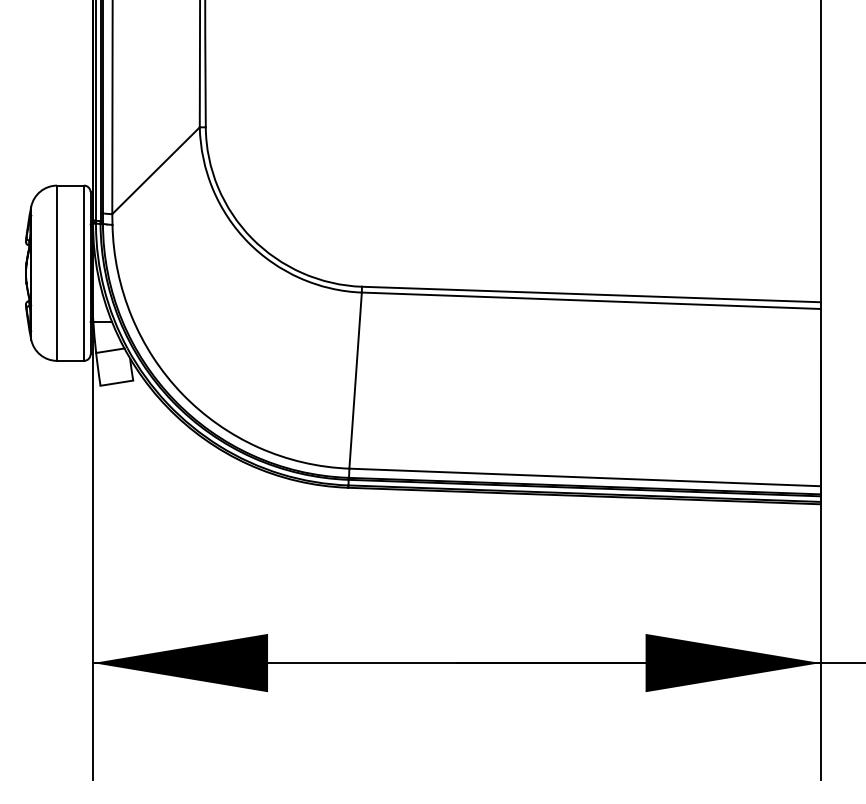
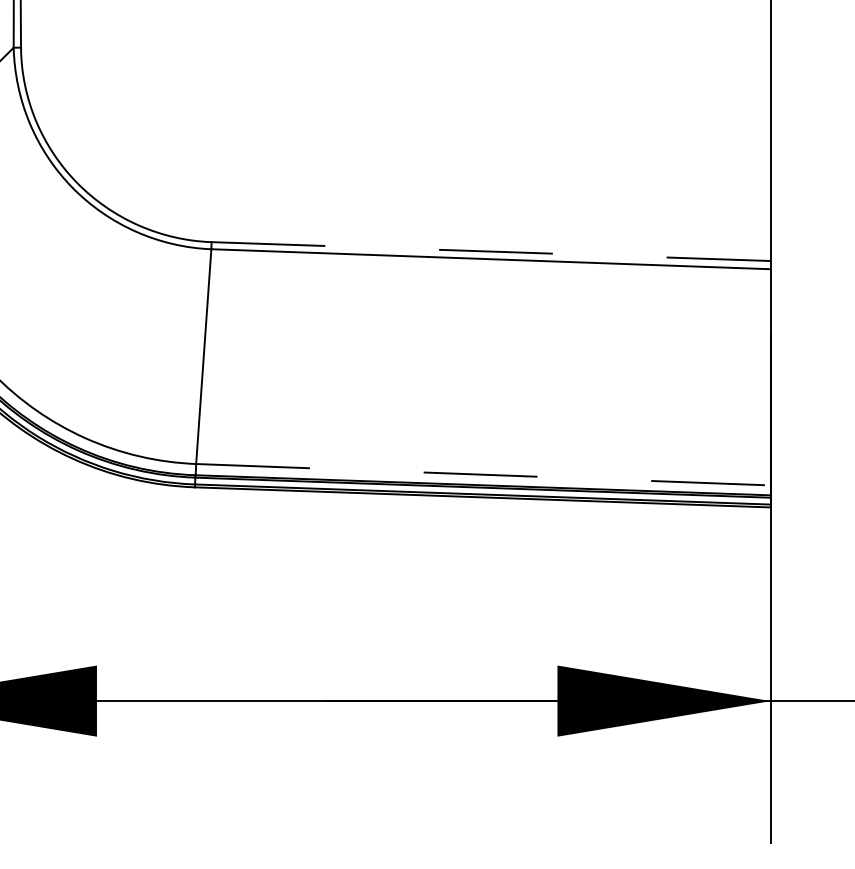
line: (591, 294) -> (491, 251), solid -> dashed
line: (584, 477) -> (482, 474), solid -> dashed

